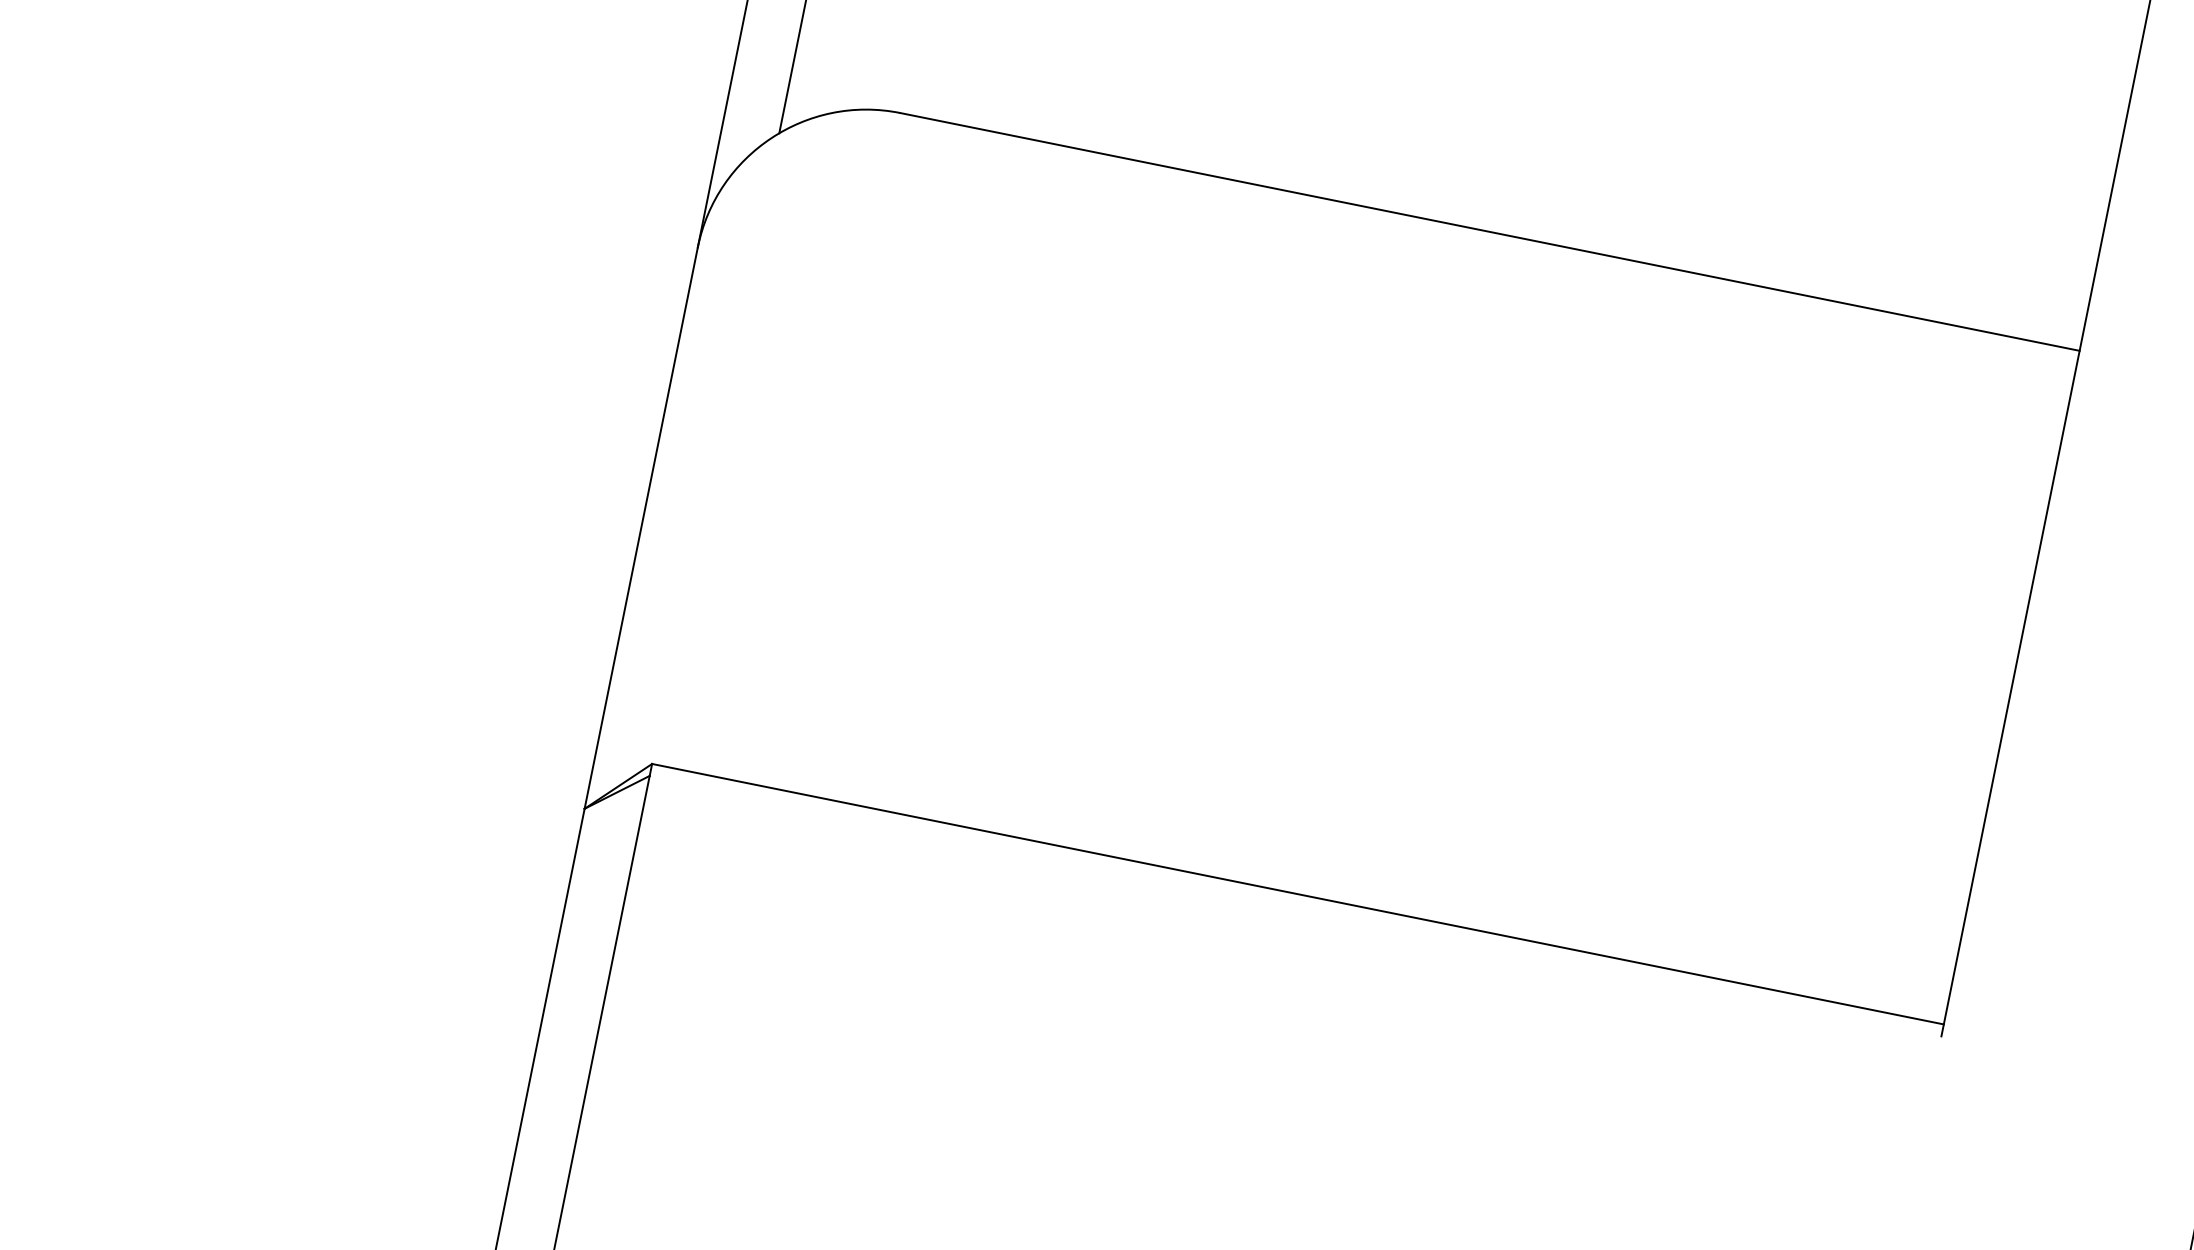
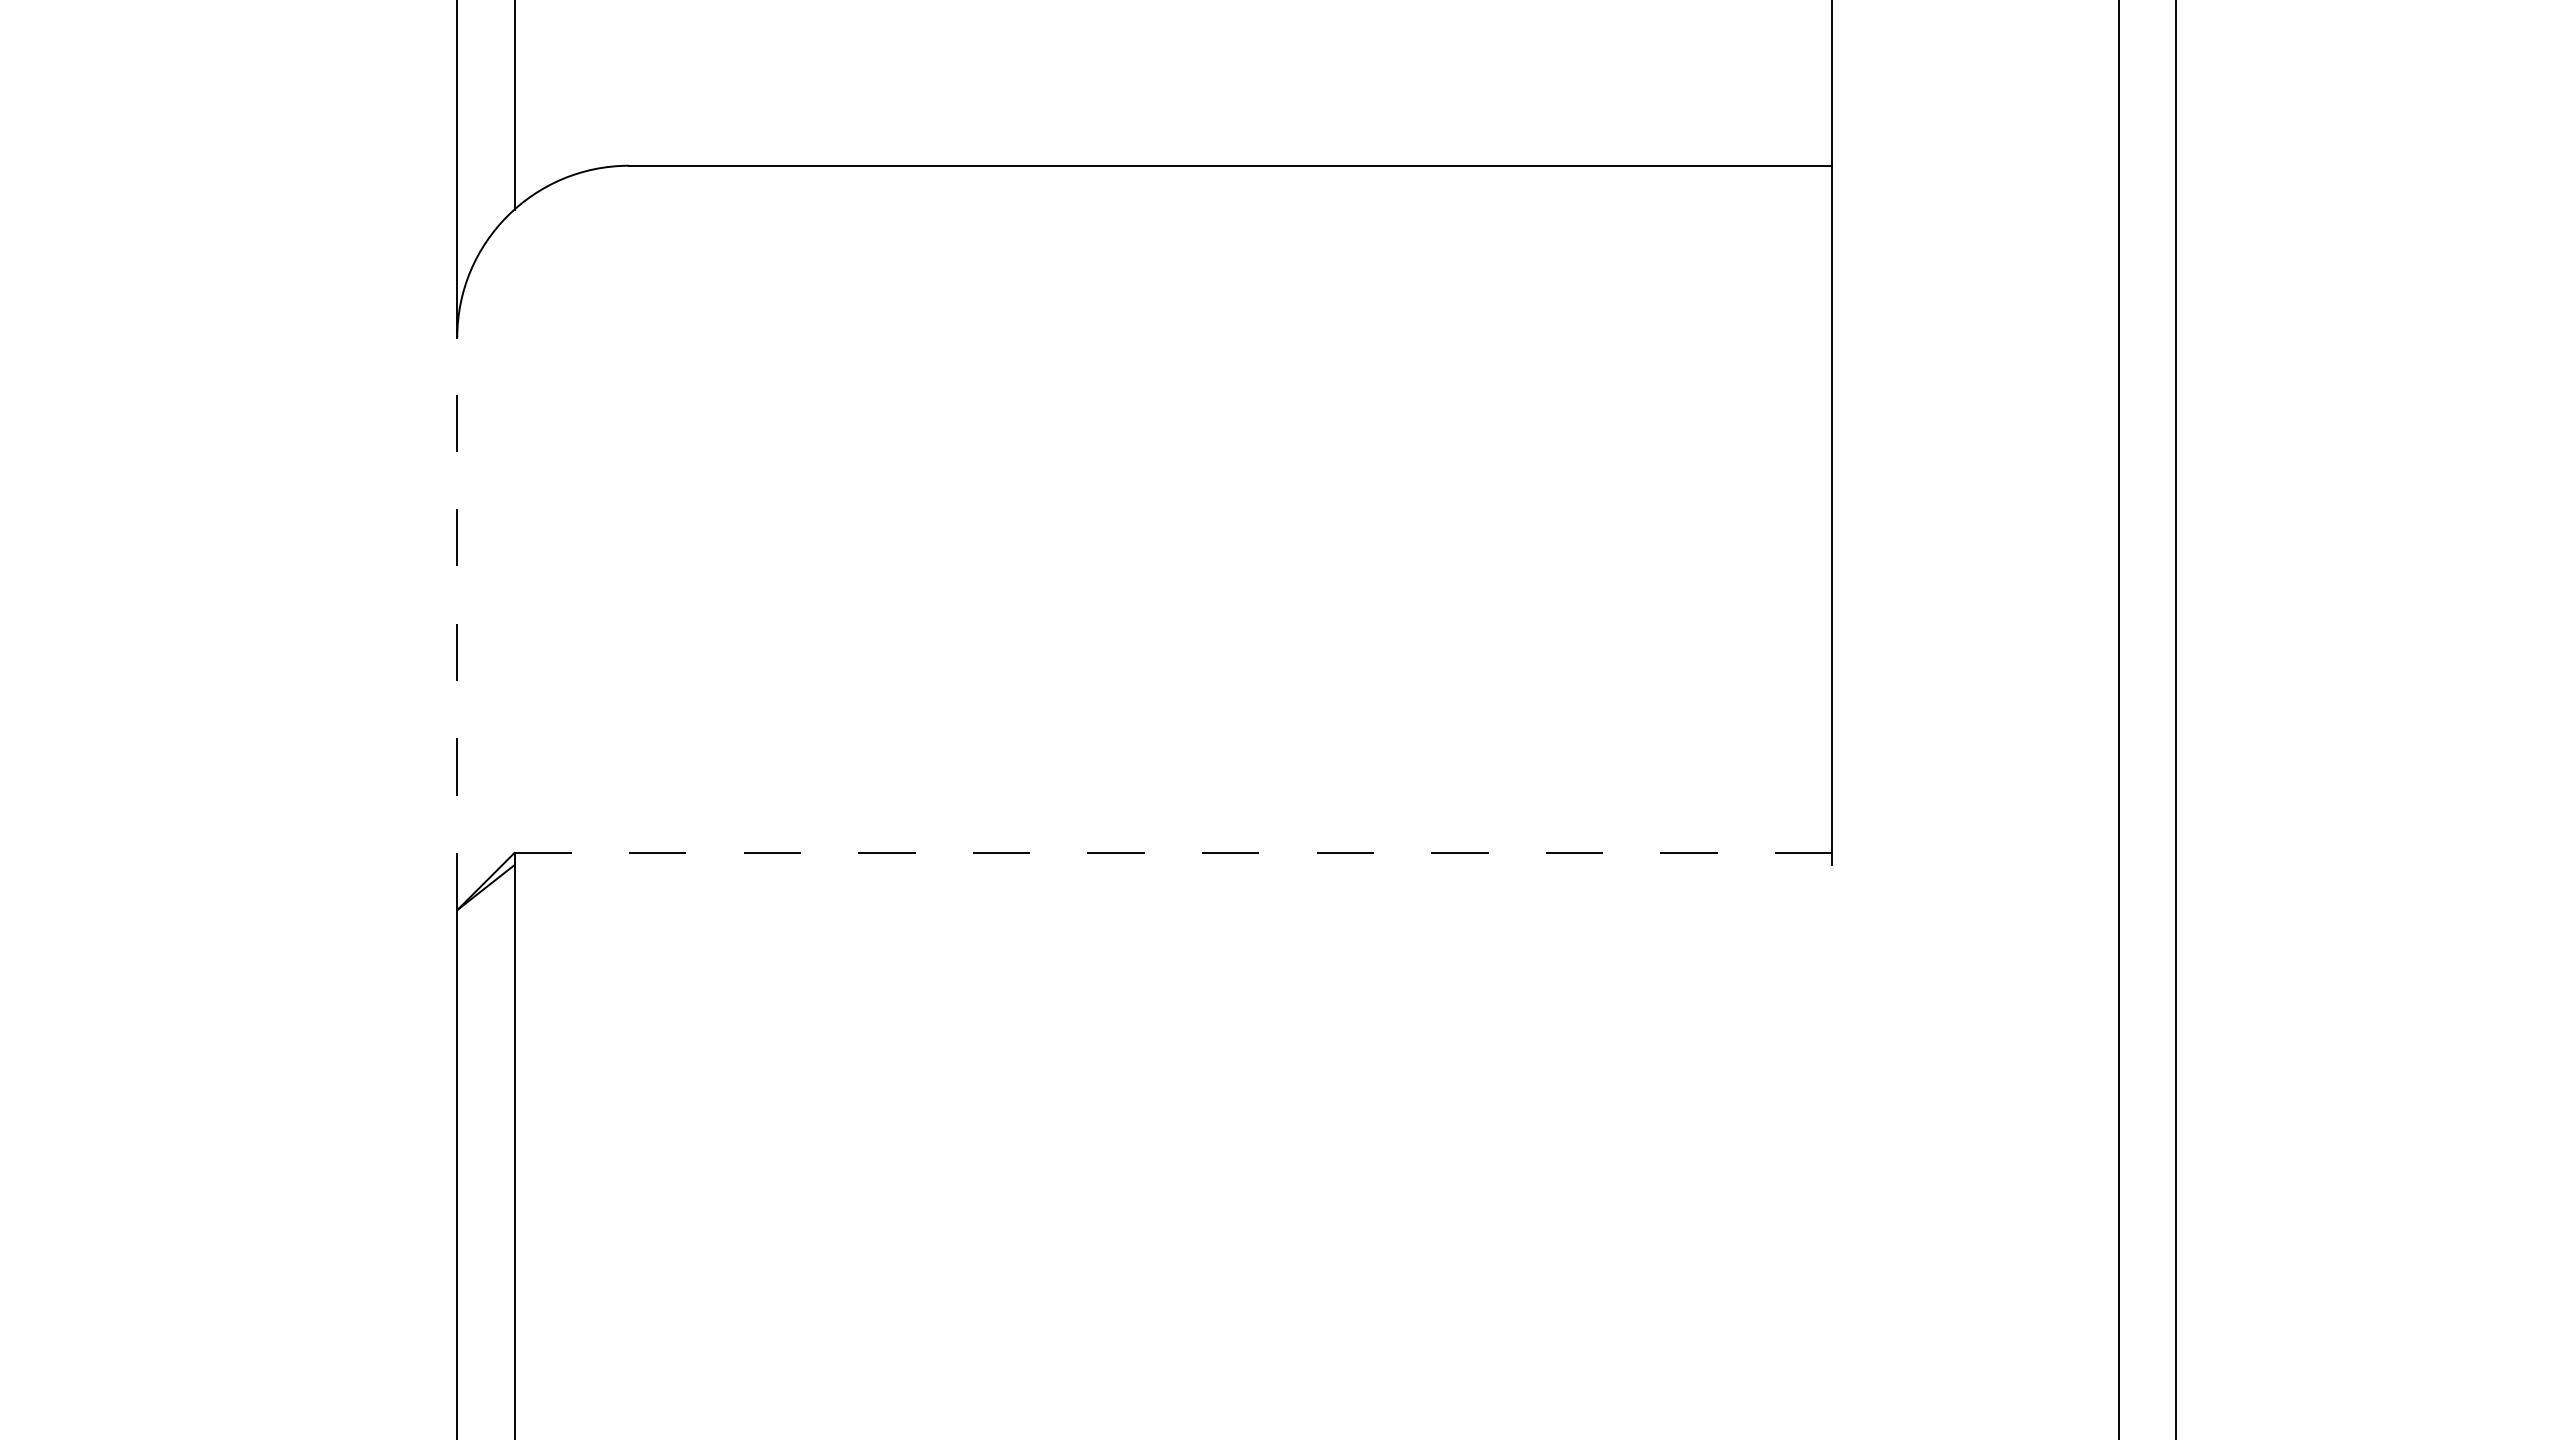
line: (641, 527) -> (457, 623), solid -> dashed
line: (1298, 893) -> (1173, 852), solid -> dashed

